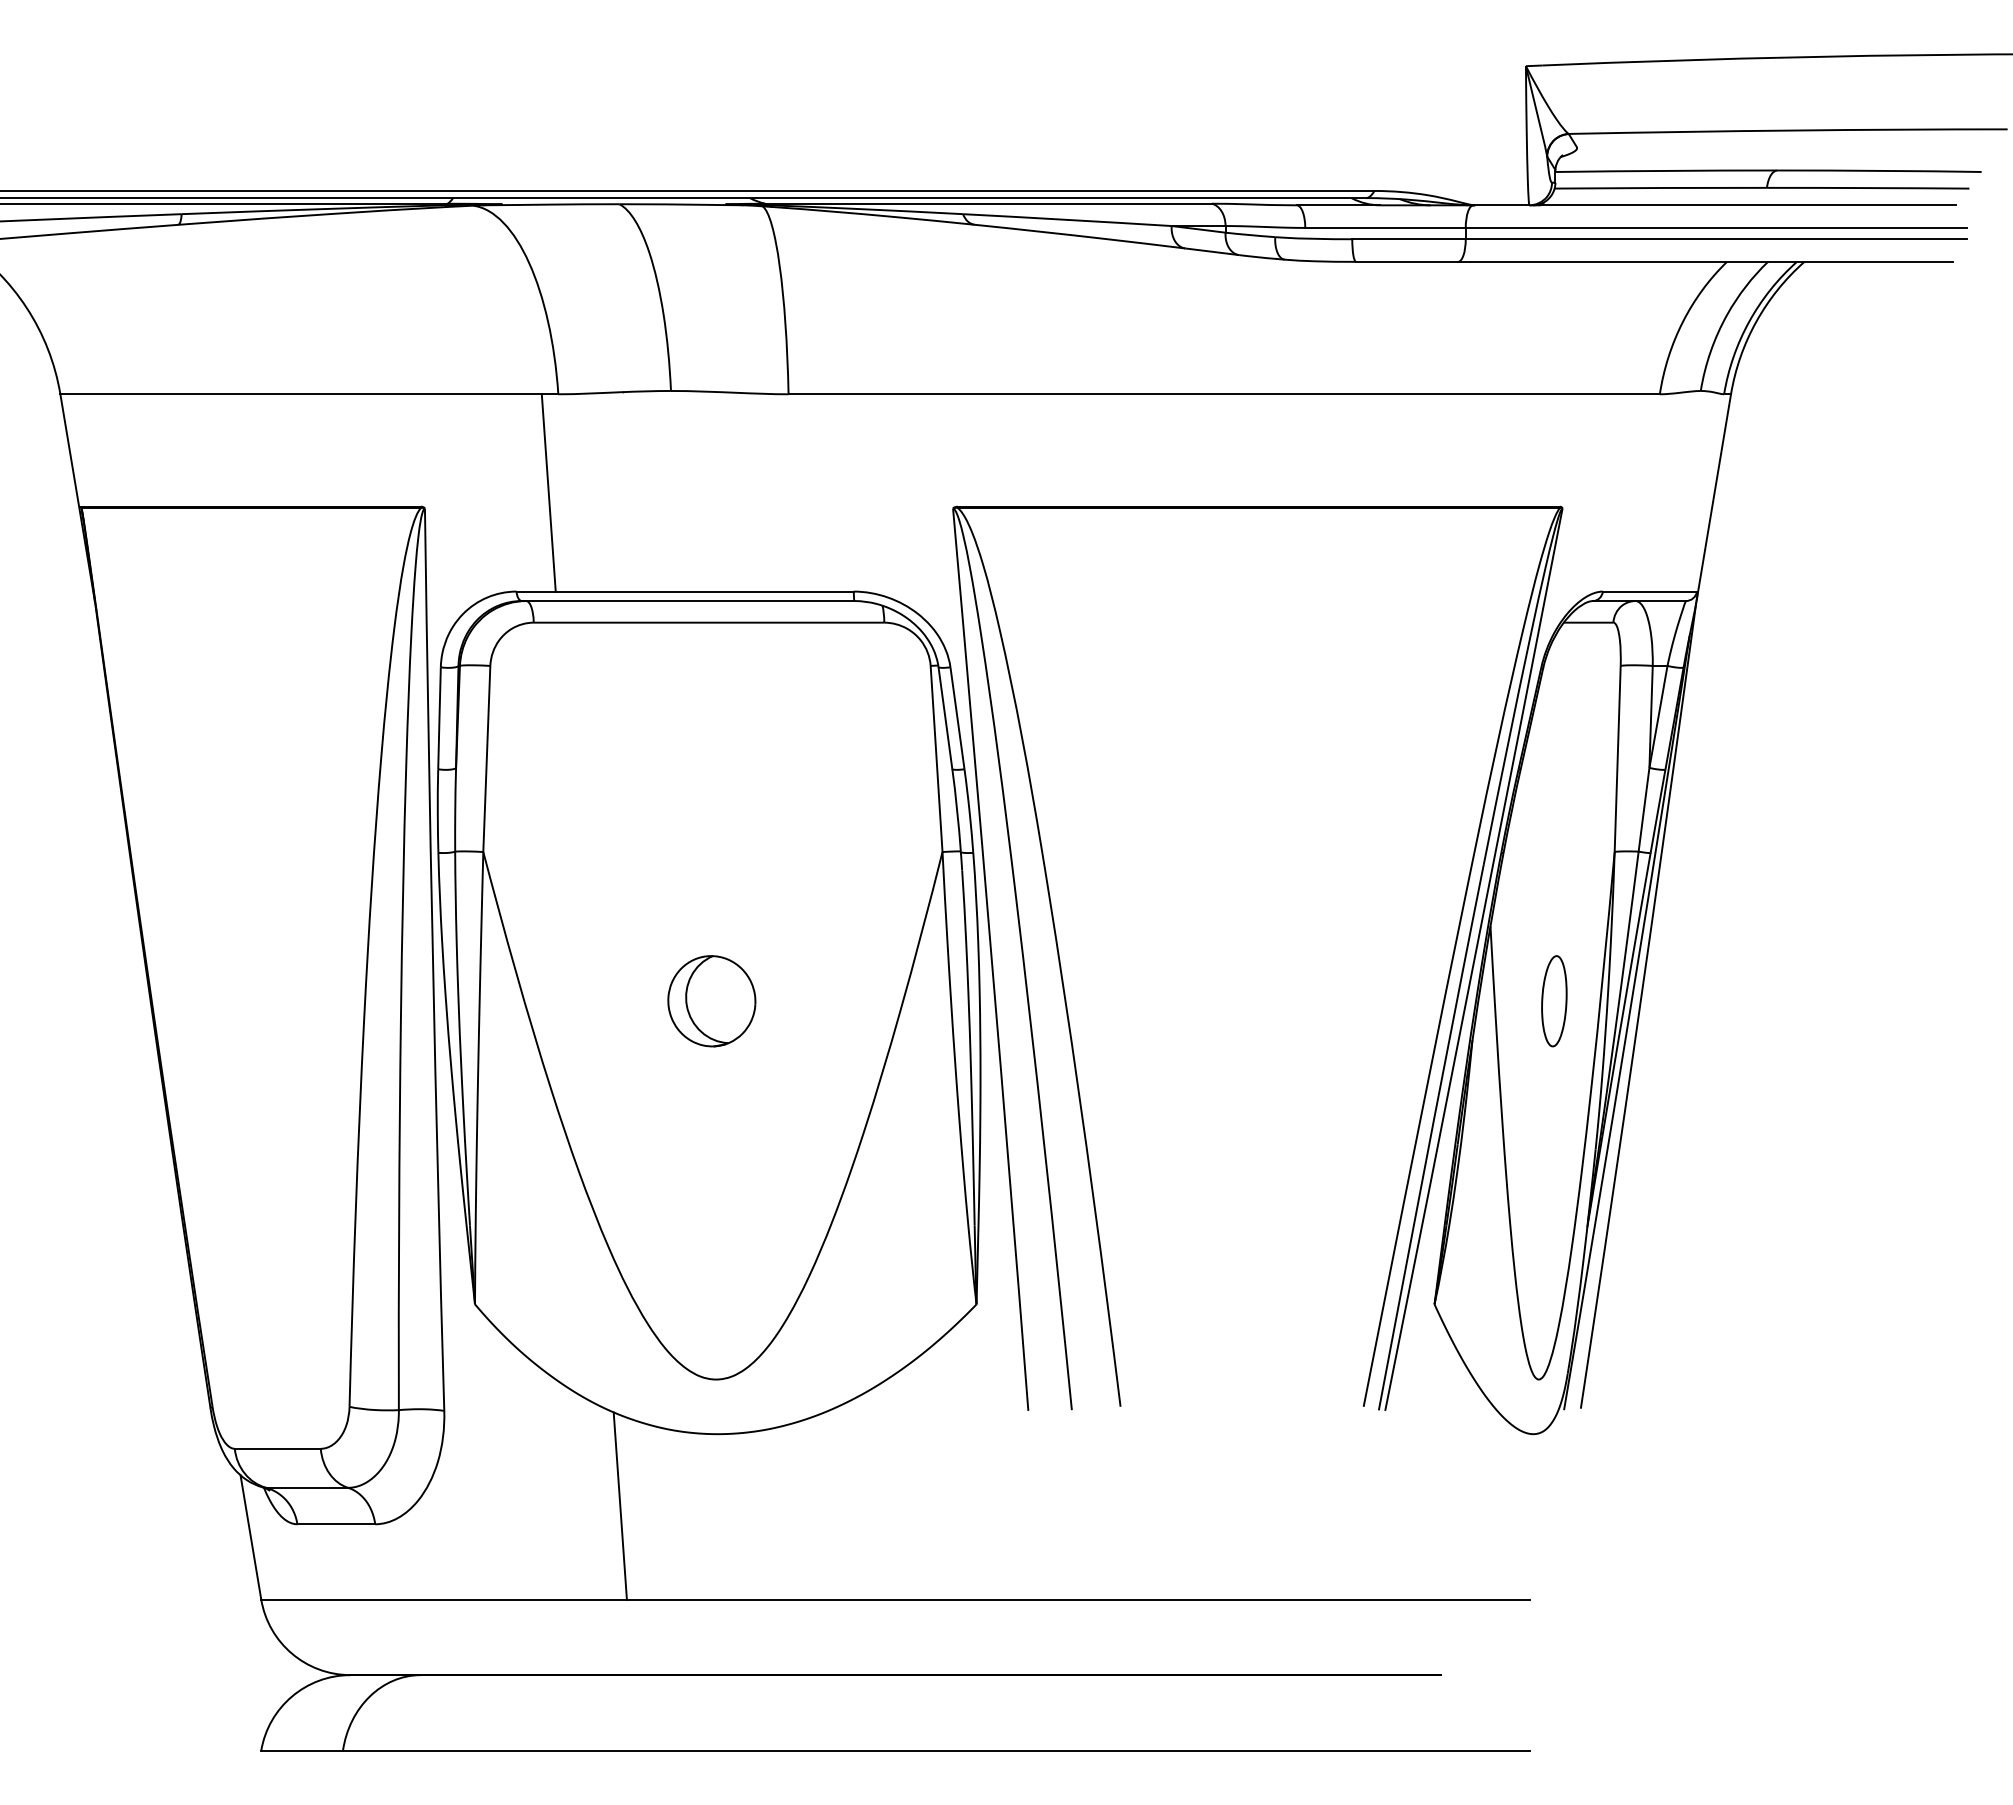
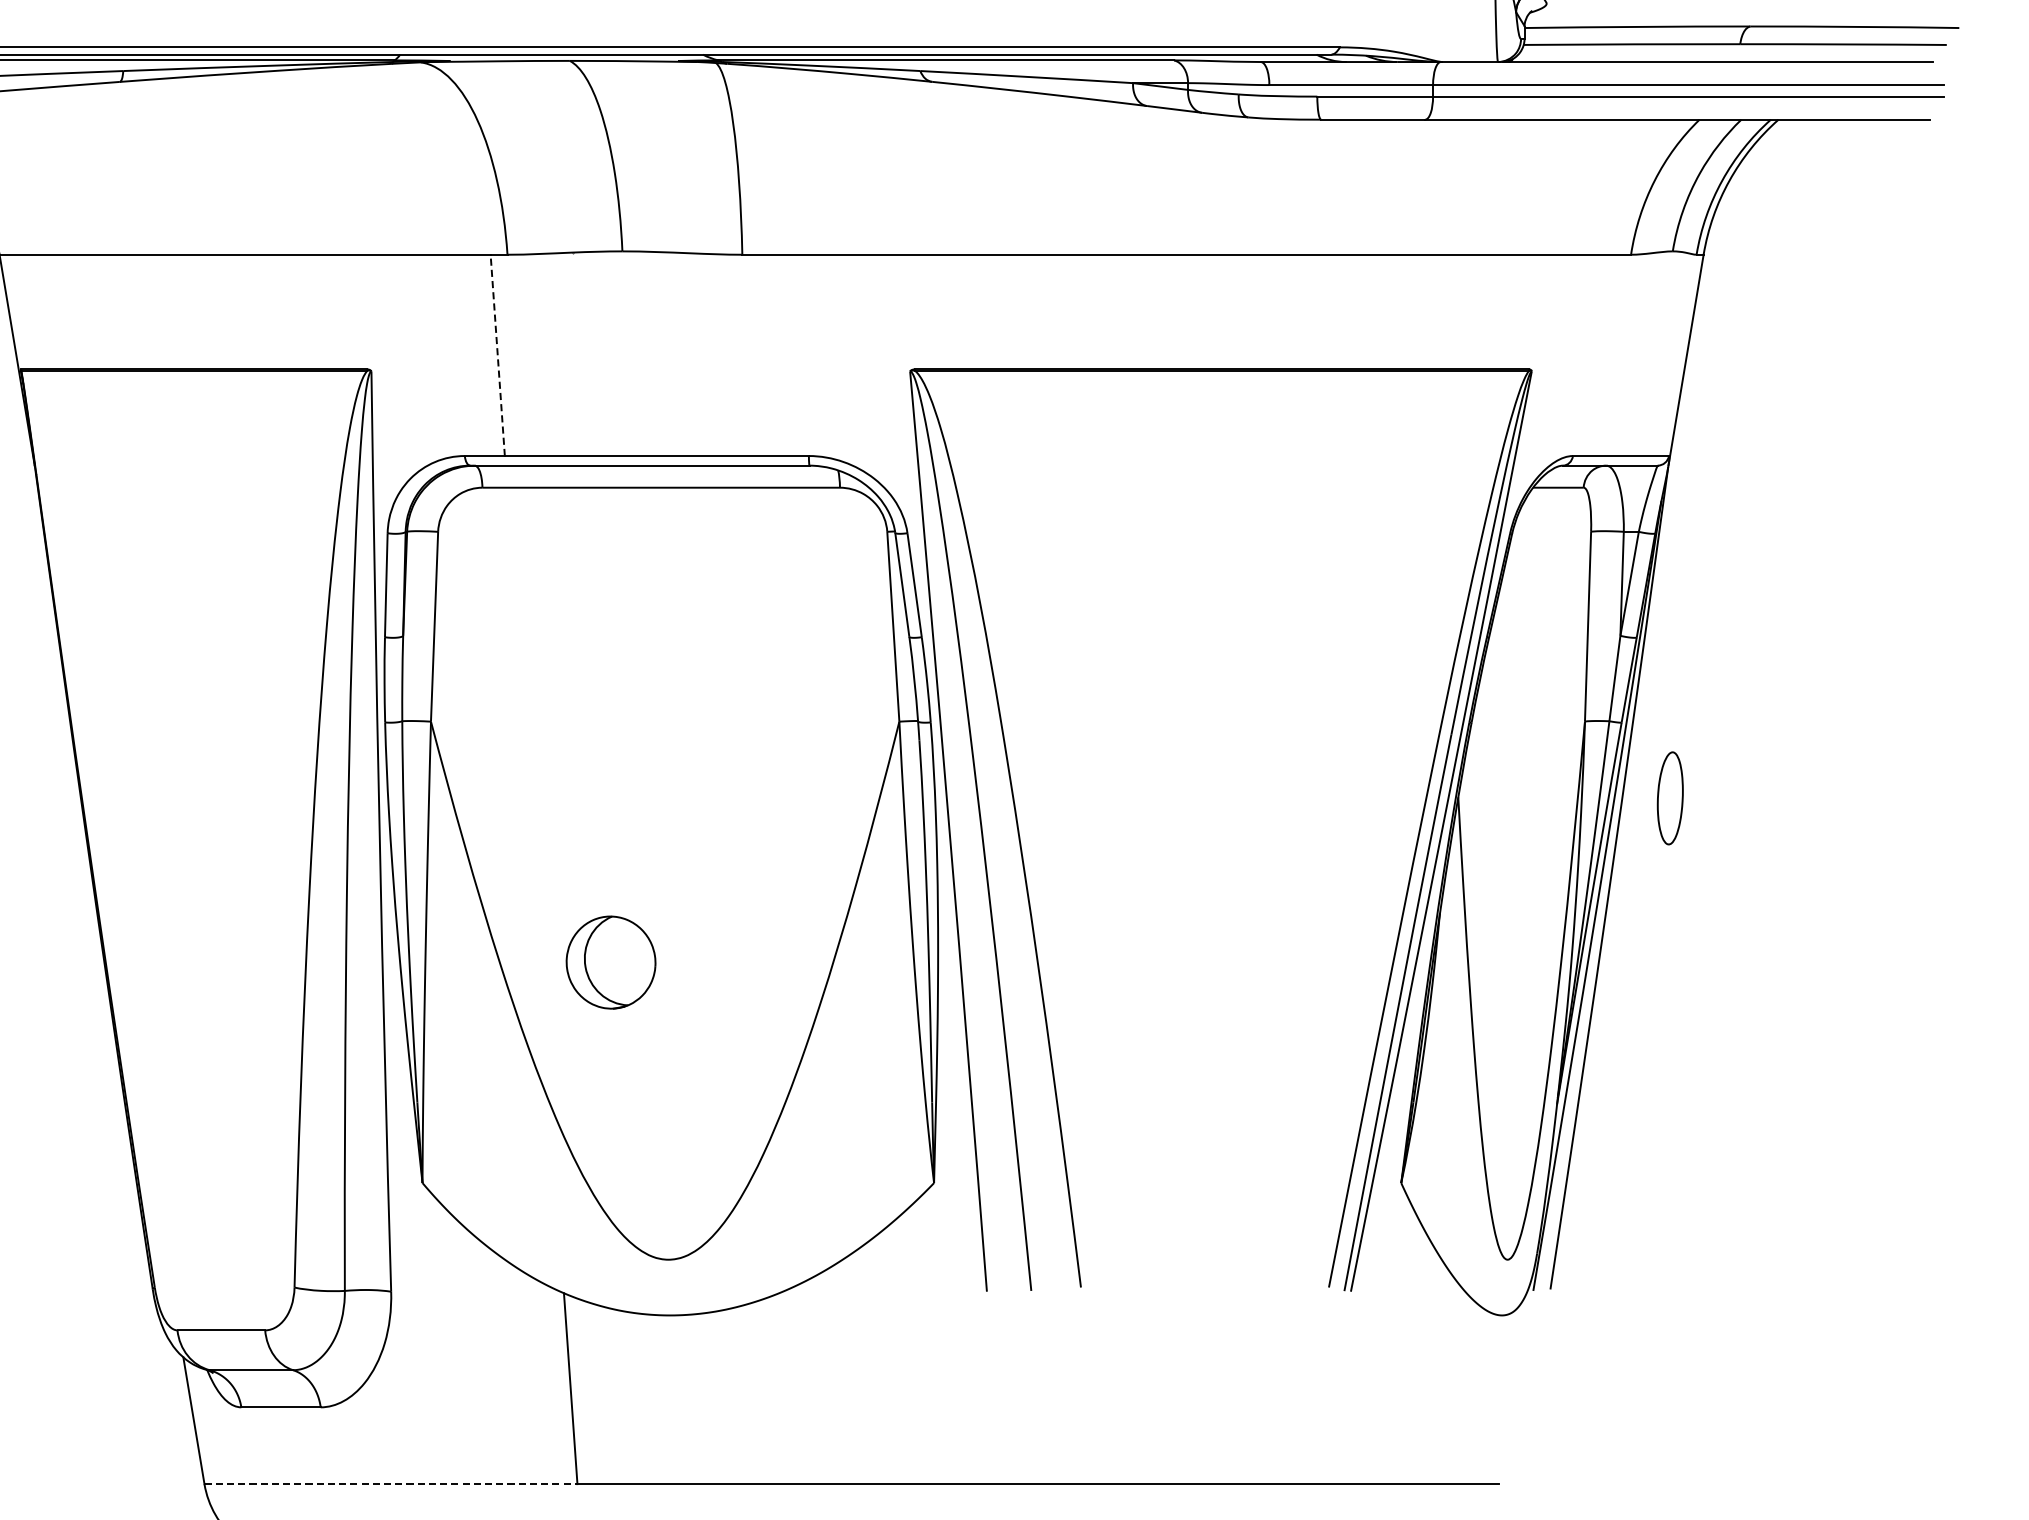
line: (548, 492) -> (497, 354), solid -> dashed
part: (711, 1001) -> (610, 962), moved
part: (1554, 1001) -> (1670, 798), moved
line: (444, 1599) -> (391, 1484), solid -> dashed

